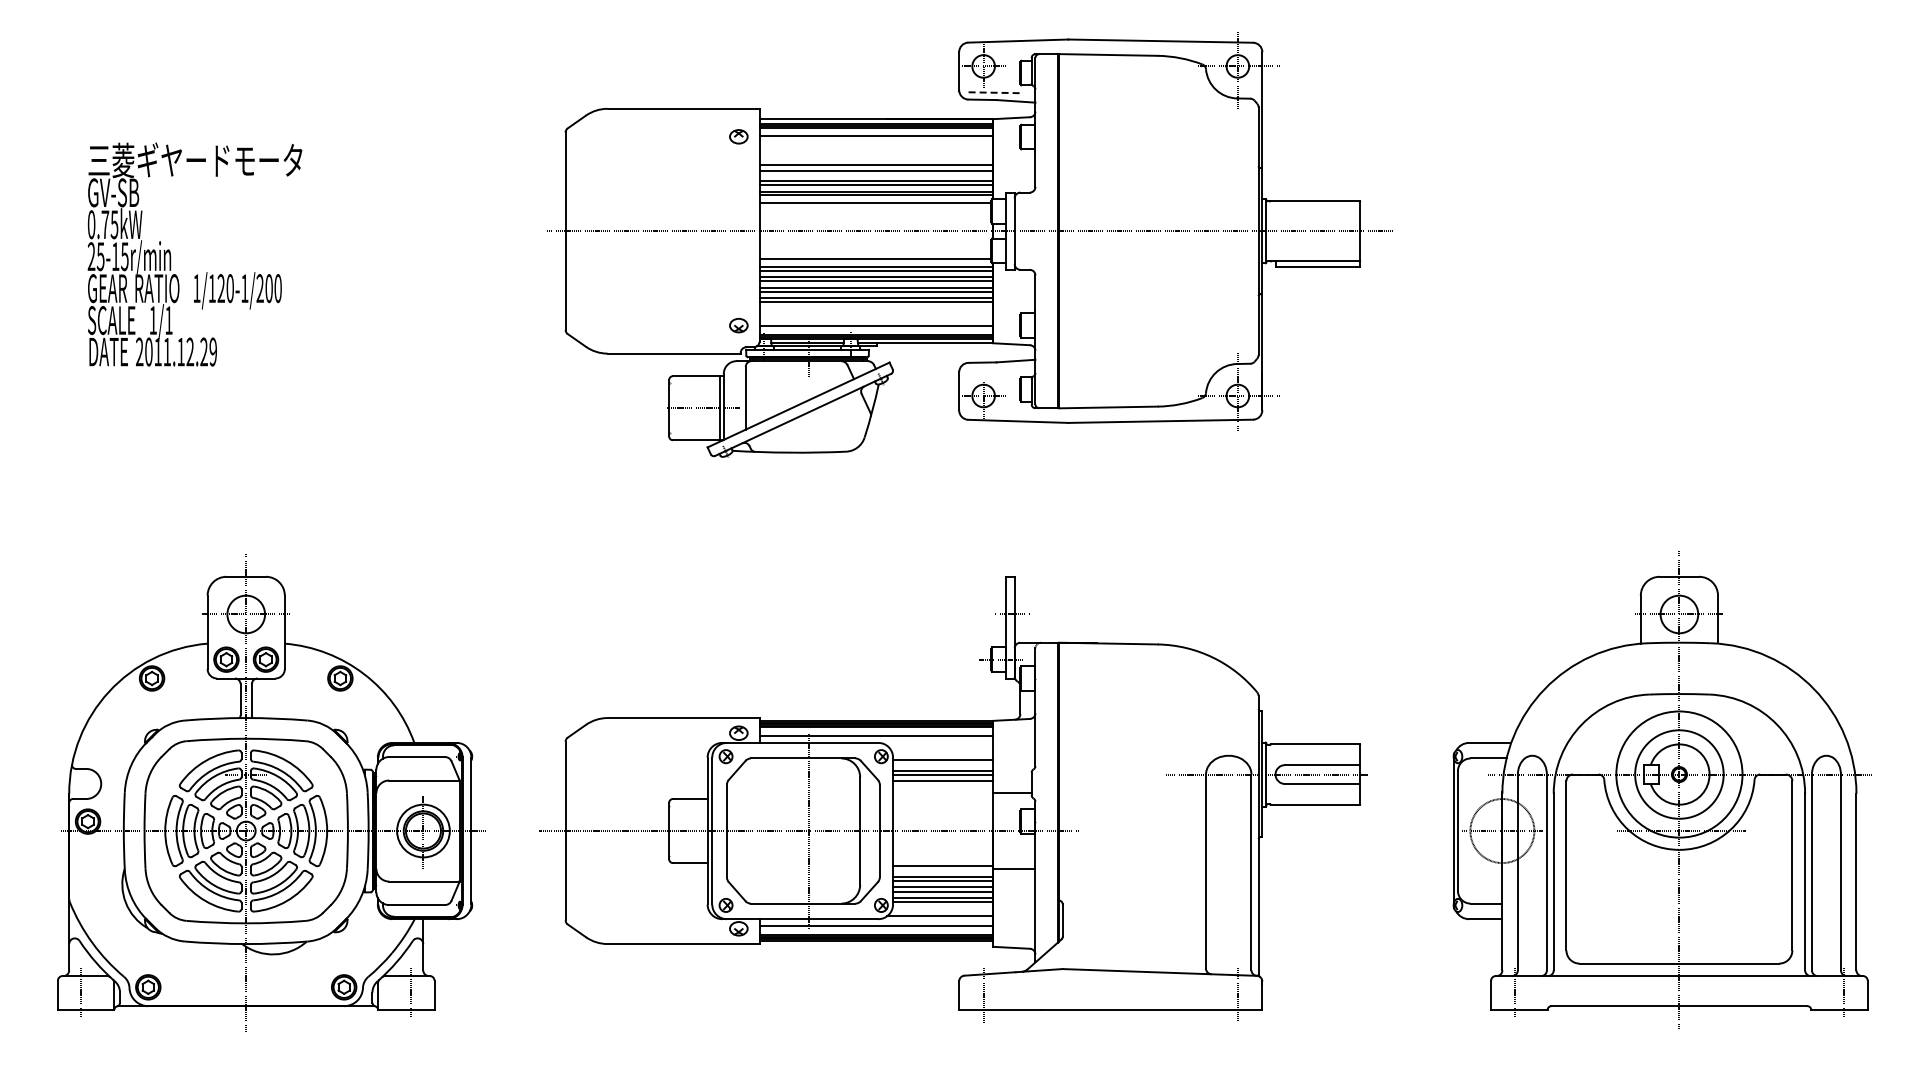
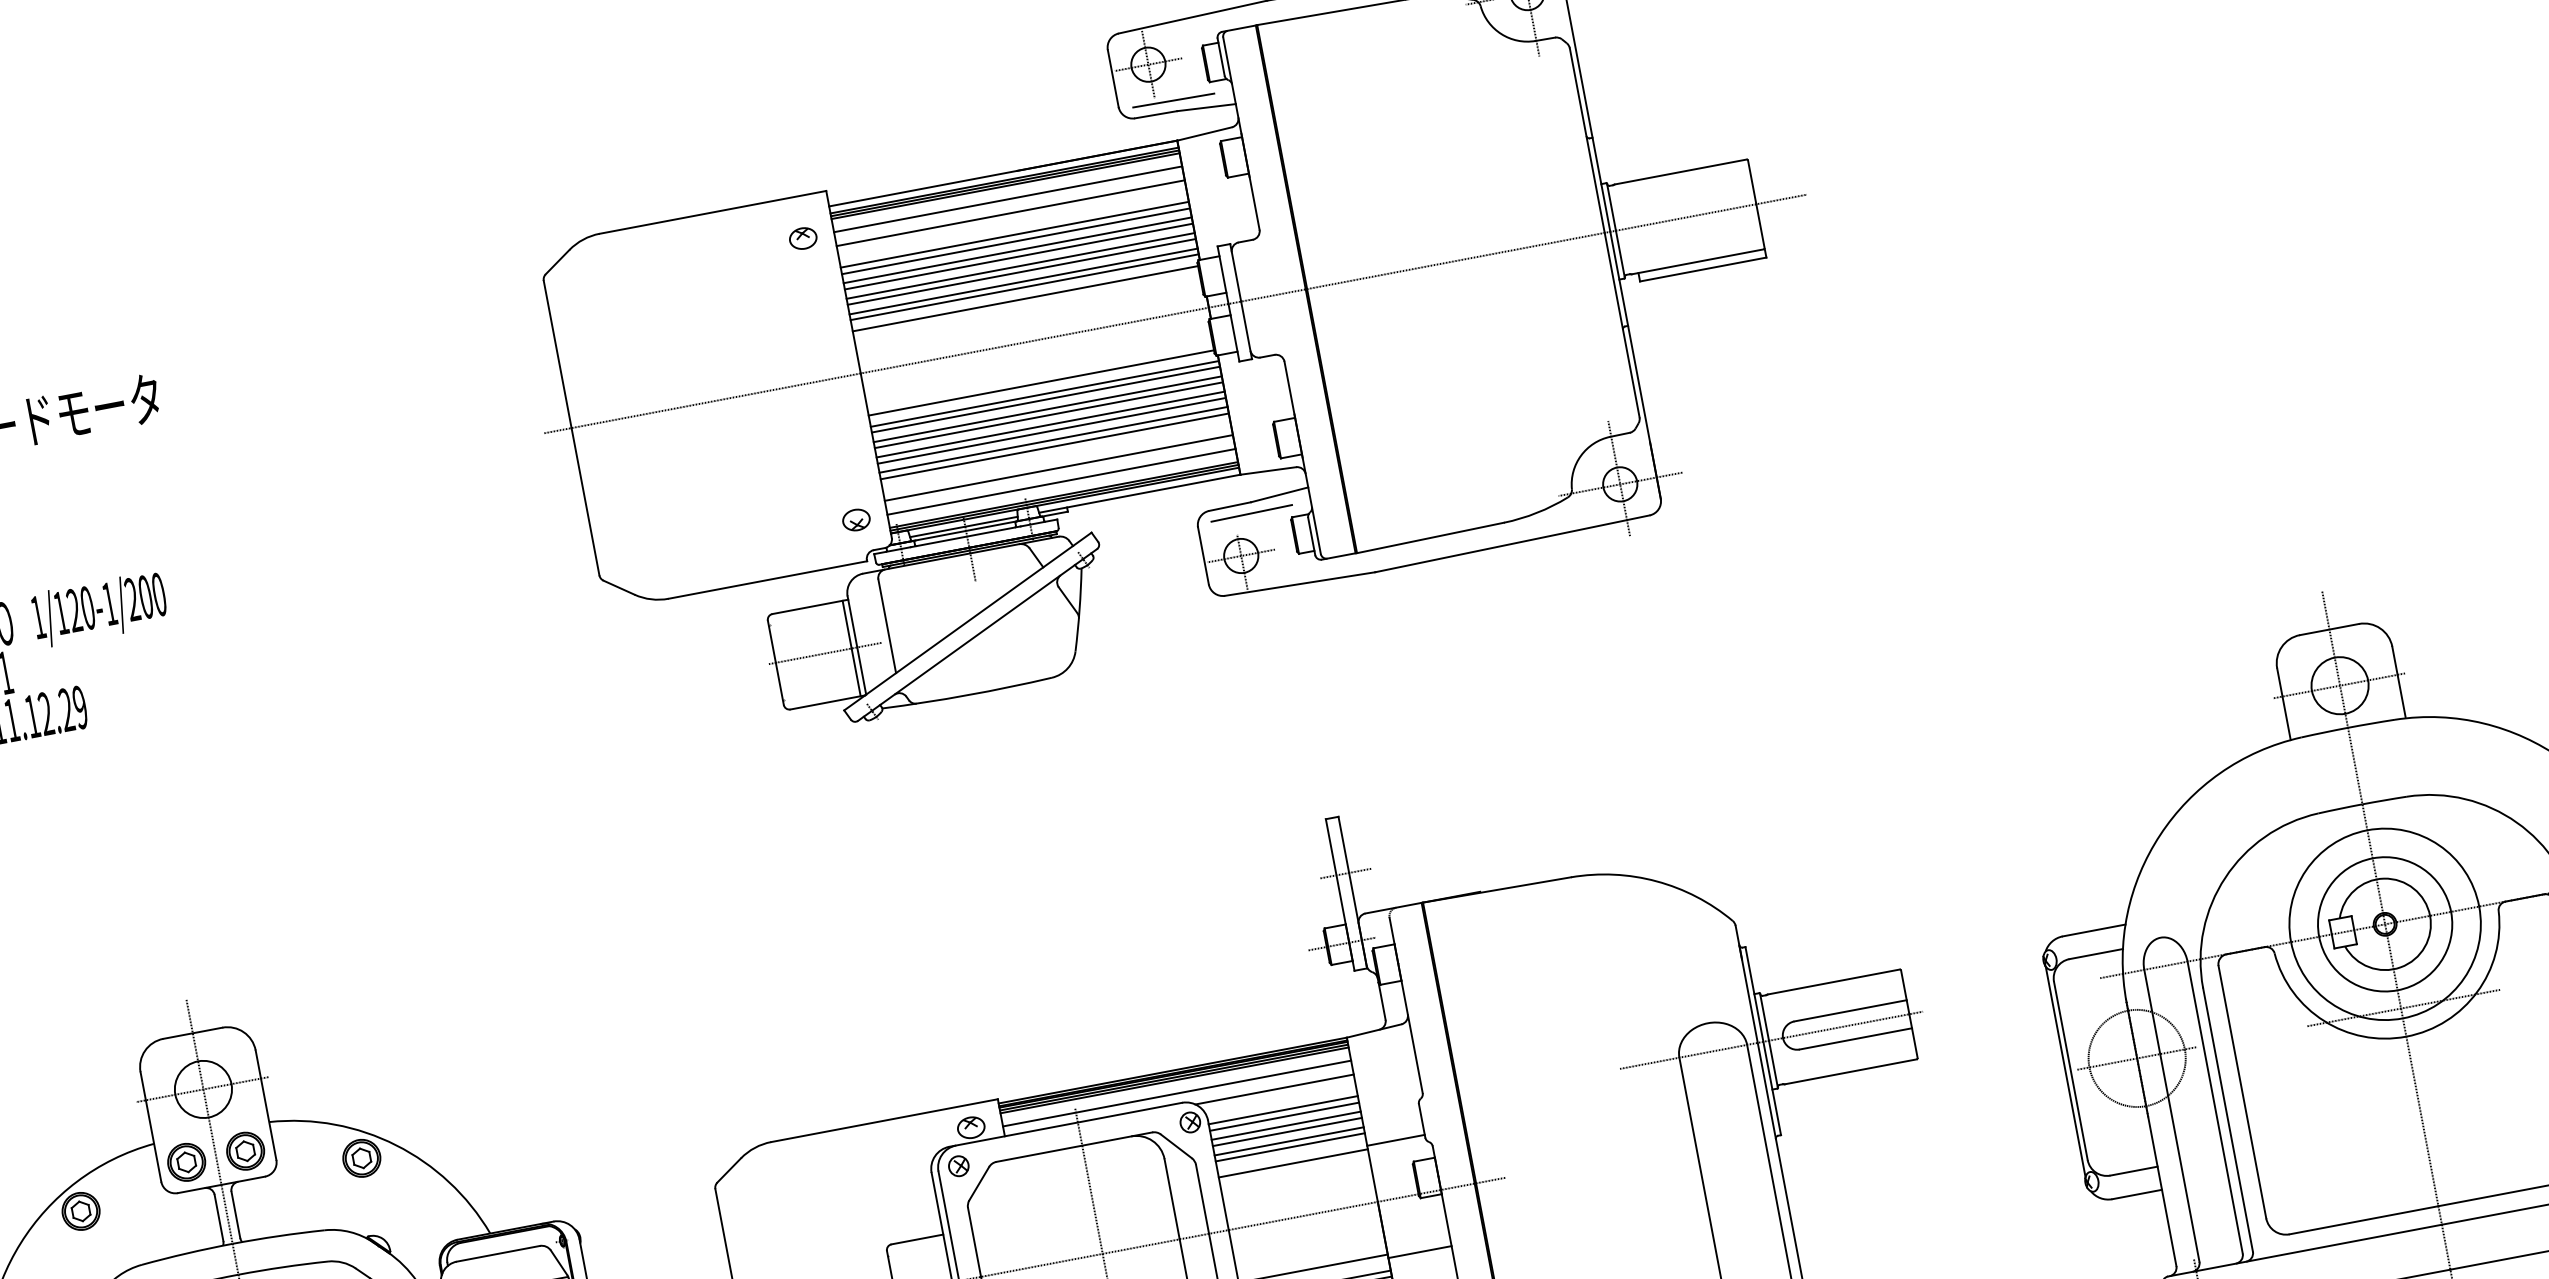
line: (996, 92) -> (1174, 99), dashed -> solid
line: (876, 145) -> (1010, 212), added
line: (876, 160) -> (1015, 235), added
line: (876, 174) -> (1019, 255), added
line: (876, 316) -> (1059, 467), added
line: (995, 369) -> (1251, 513), added
line: (939, 745) -> (1273, 1089), added
line: (943, 764) -> (1285, 1116), added
line: (943, 784) -> (1290, 1146), added
line: (943, 795) -> (1293, 1162), added

